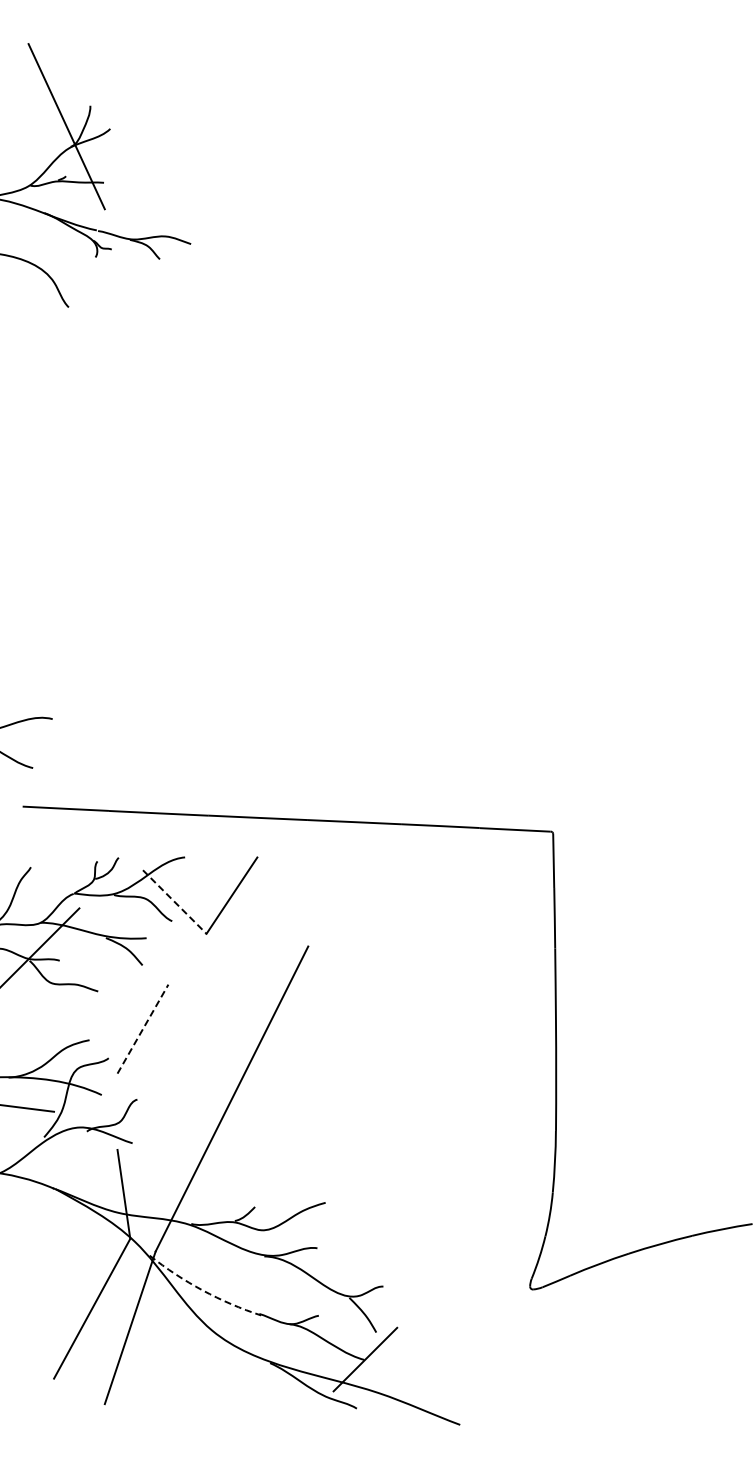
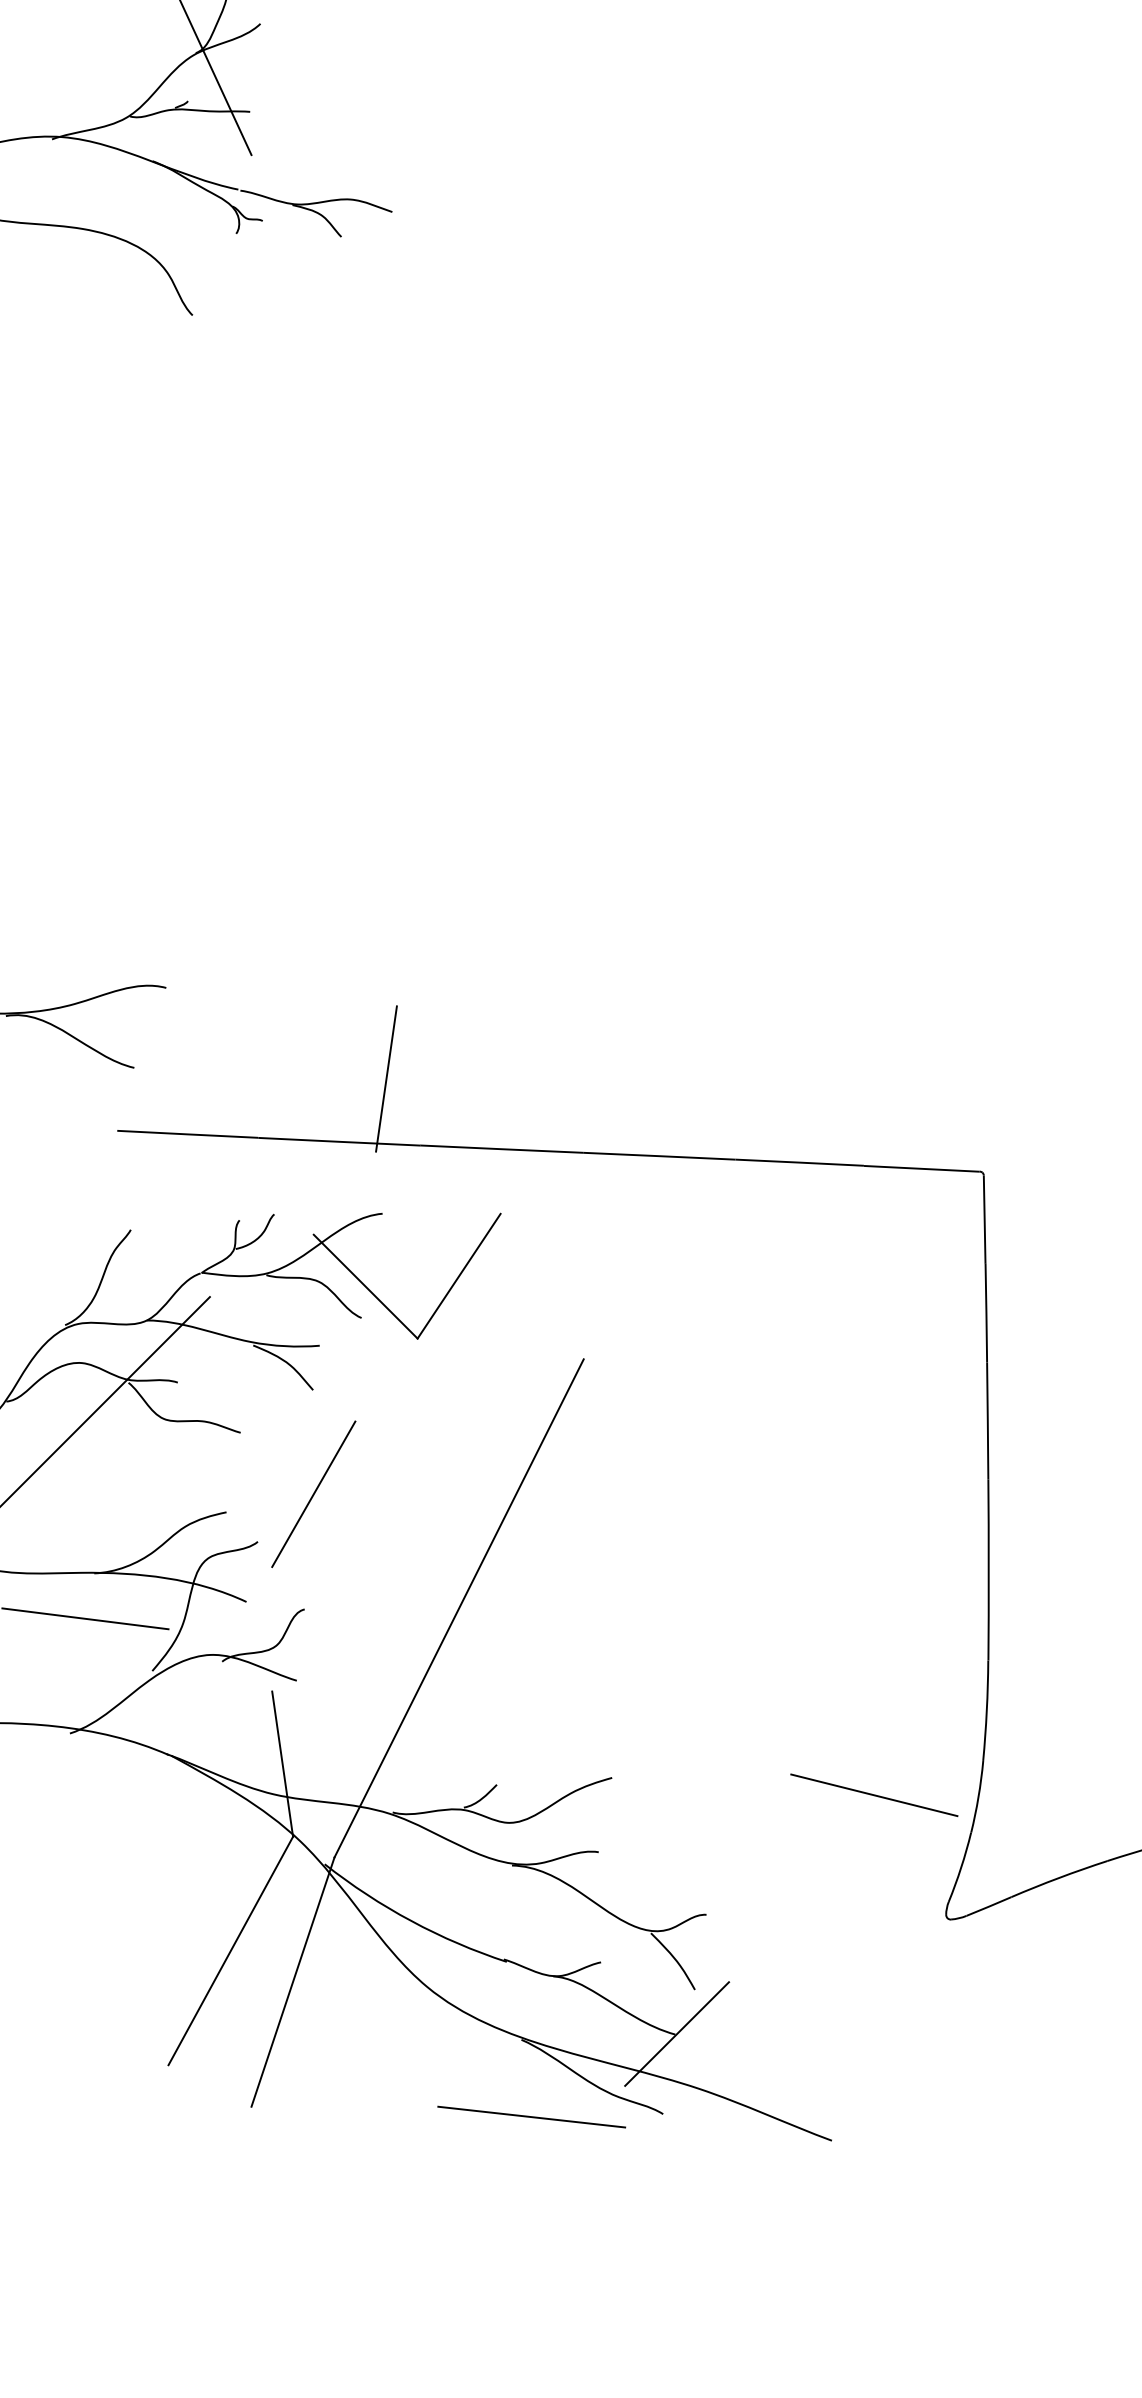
line: (187, 774) -> (386, 1078), added
line: (174, 902) -> (365, 1287), dashed -> solid
line: (143, 1028) -> (314, 1493), dashed -> solid
line: (486, 1213) -> (874, 1795), added
arc: (202, 1290) -> (410, 1921), dashed -> solid
line: (276, 1410) -> (531, 2117), added

